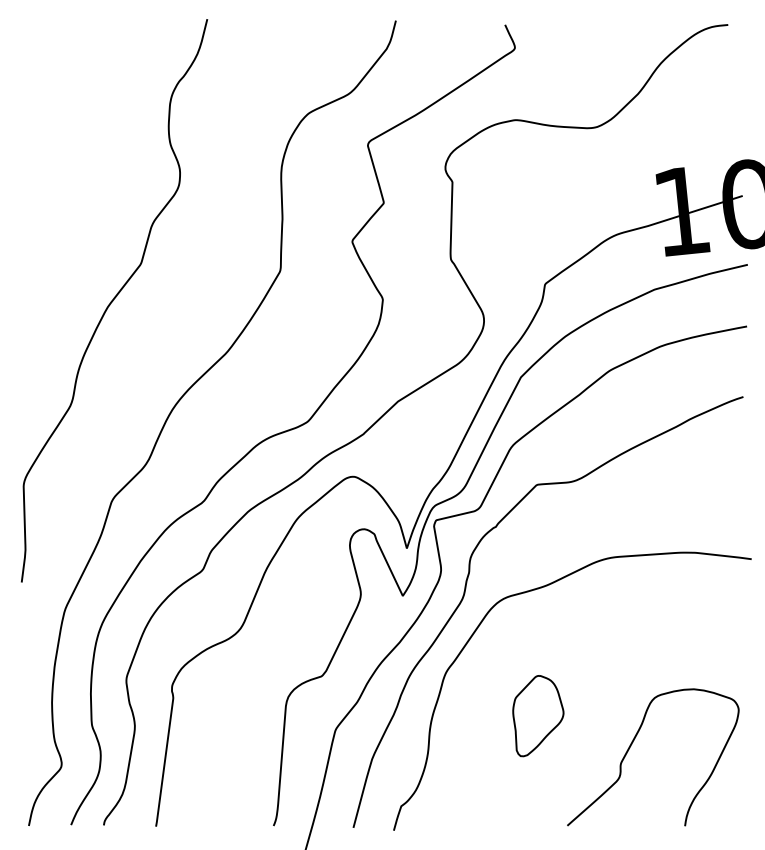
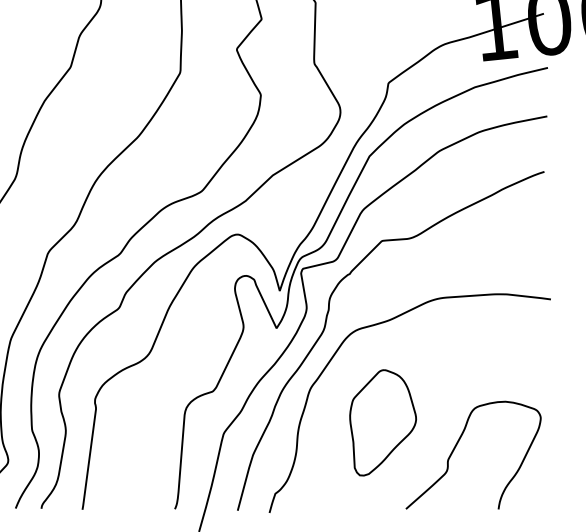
part: (538, 715) -> (383, 422), size x1.67

